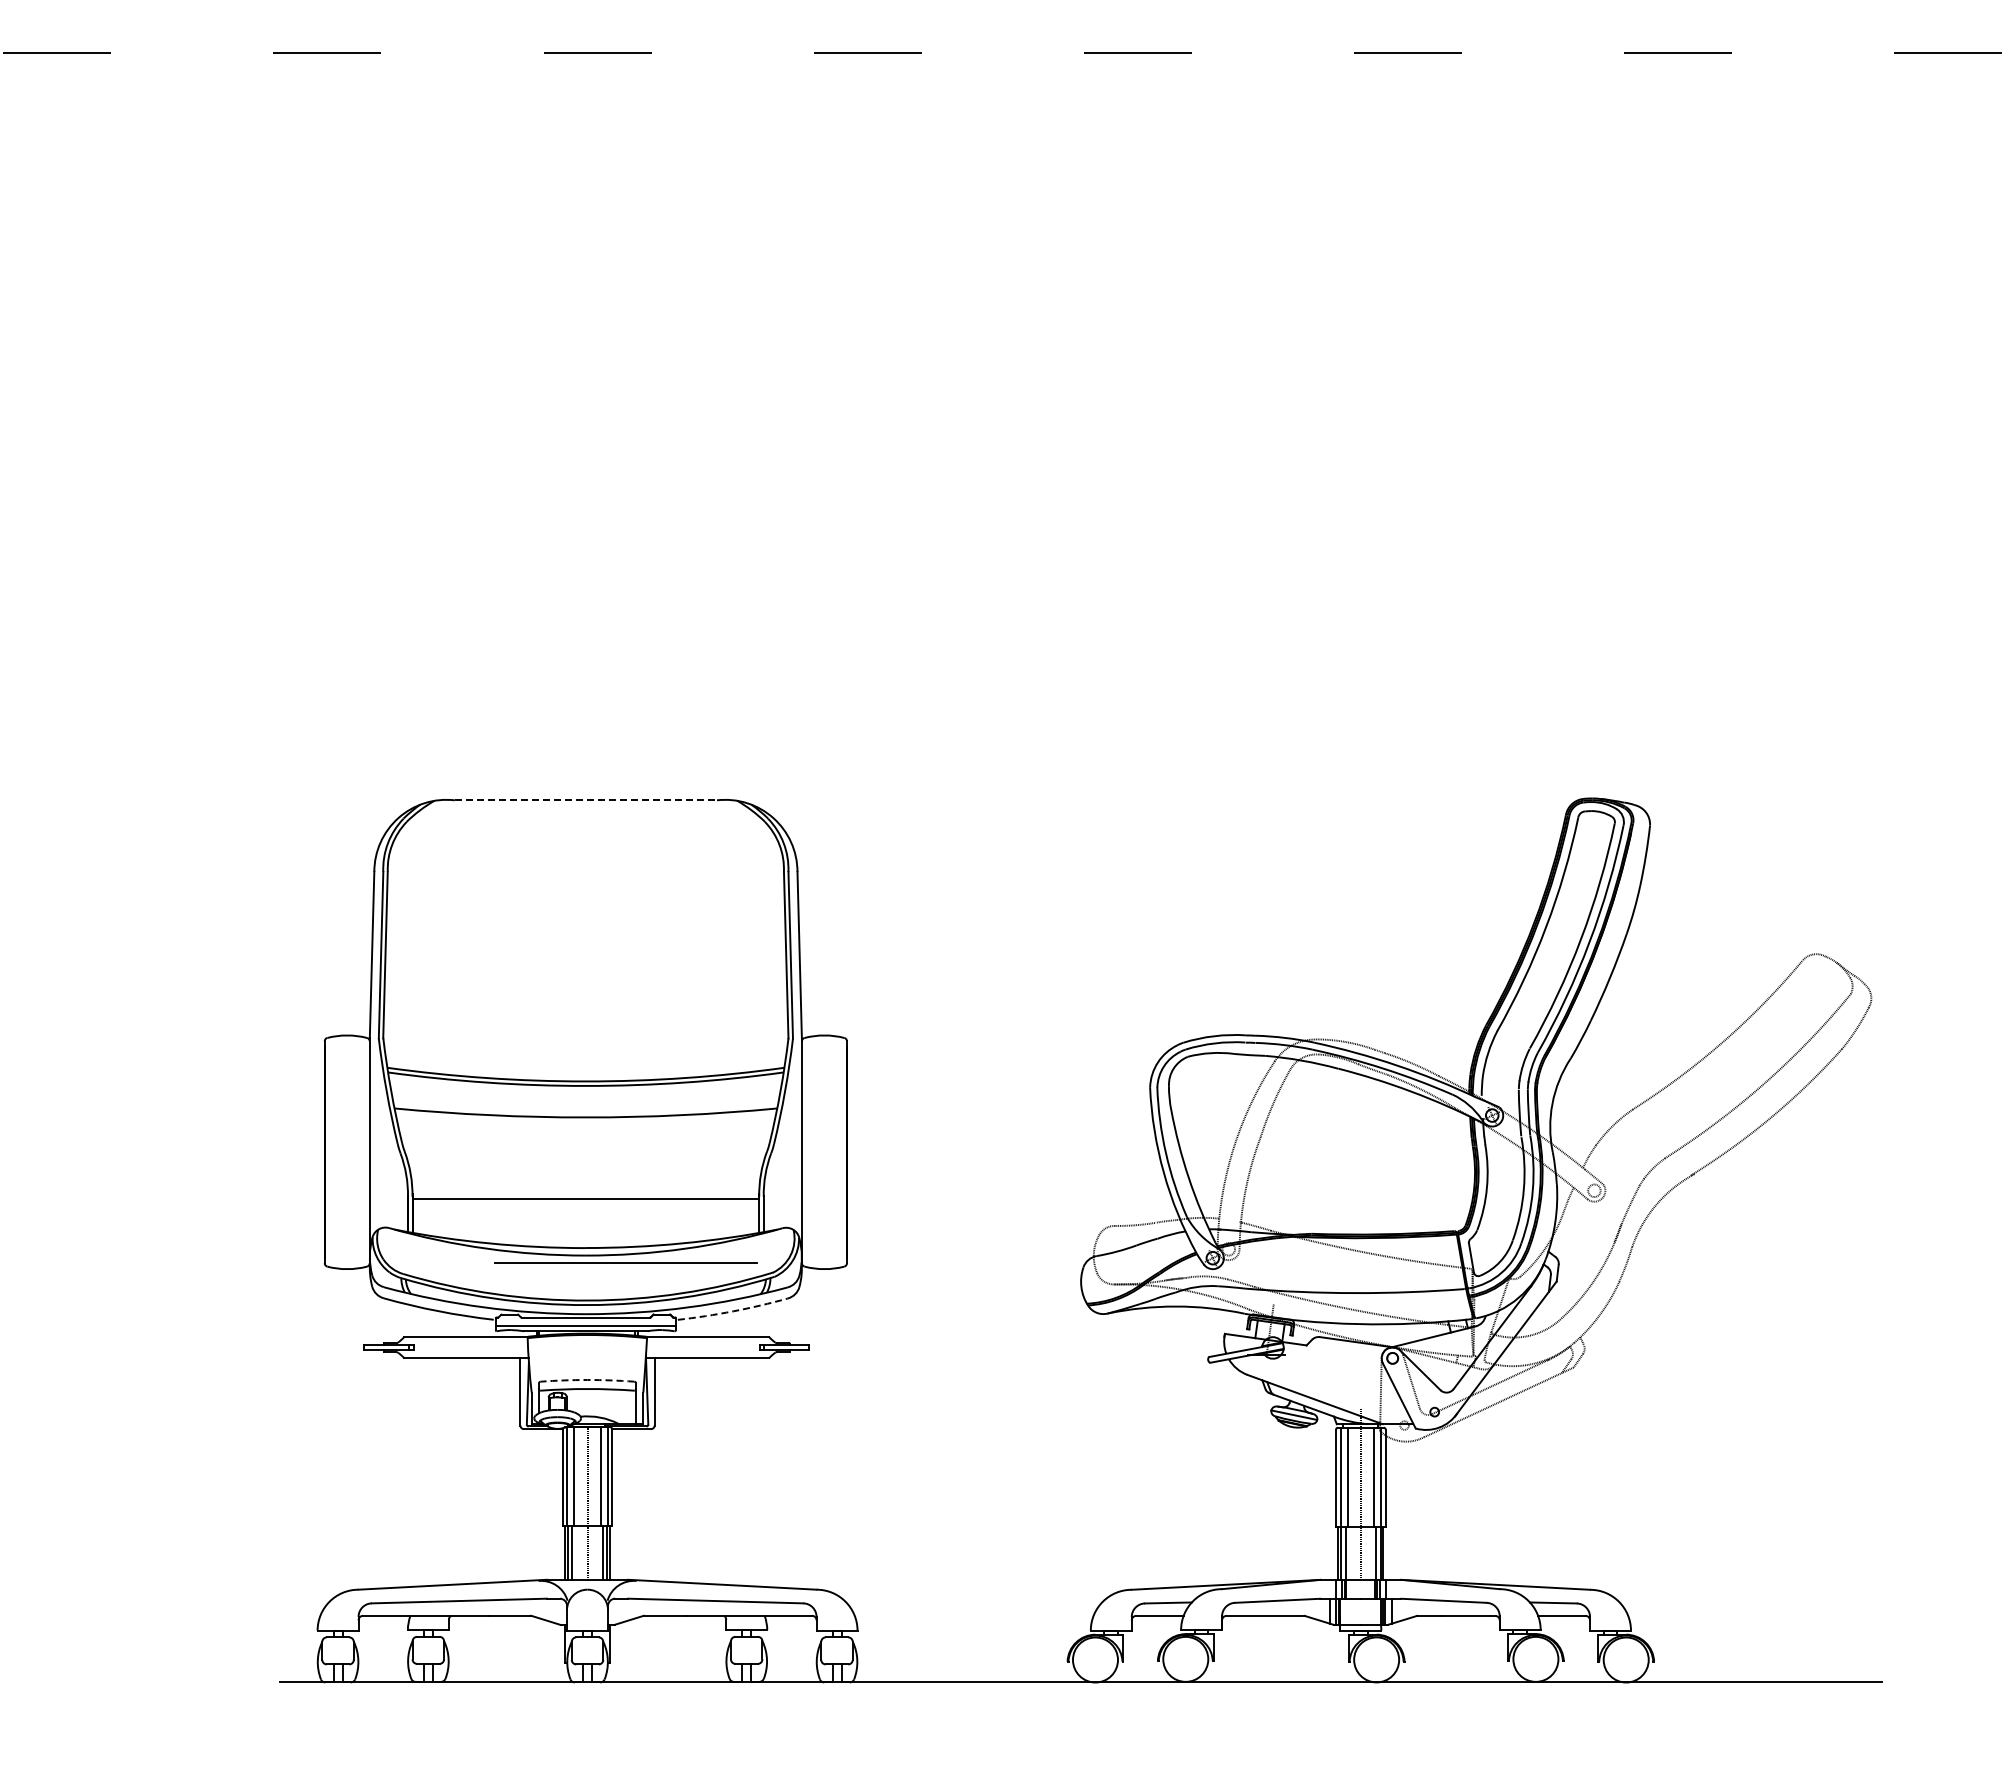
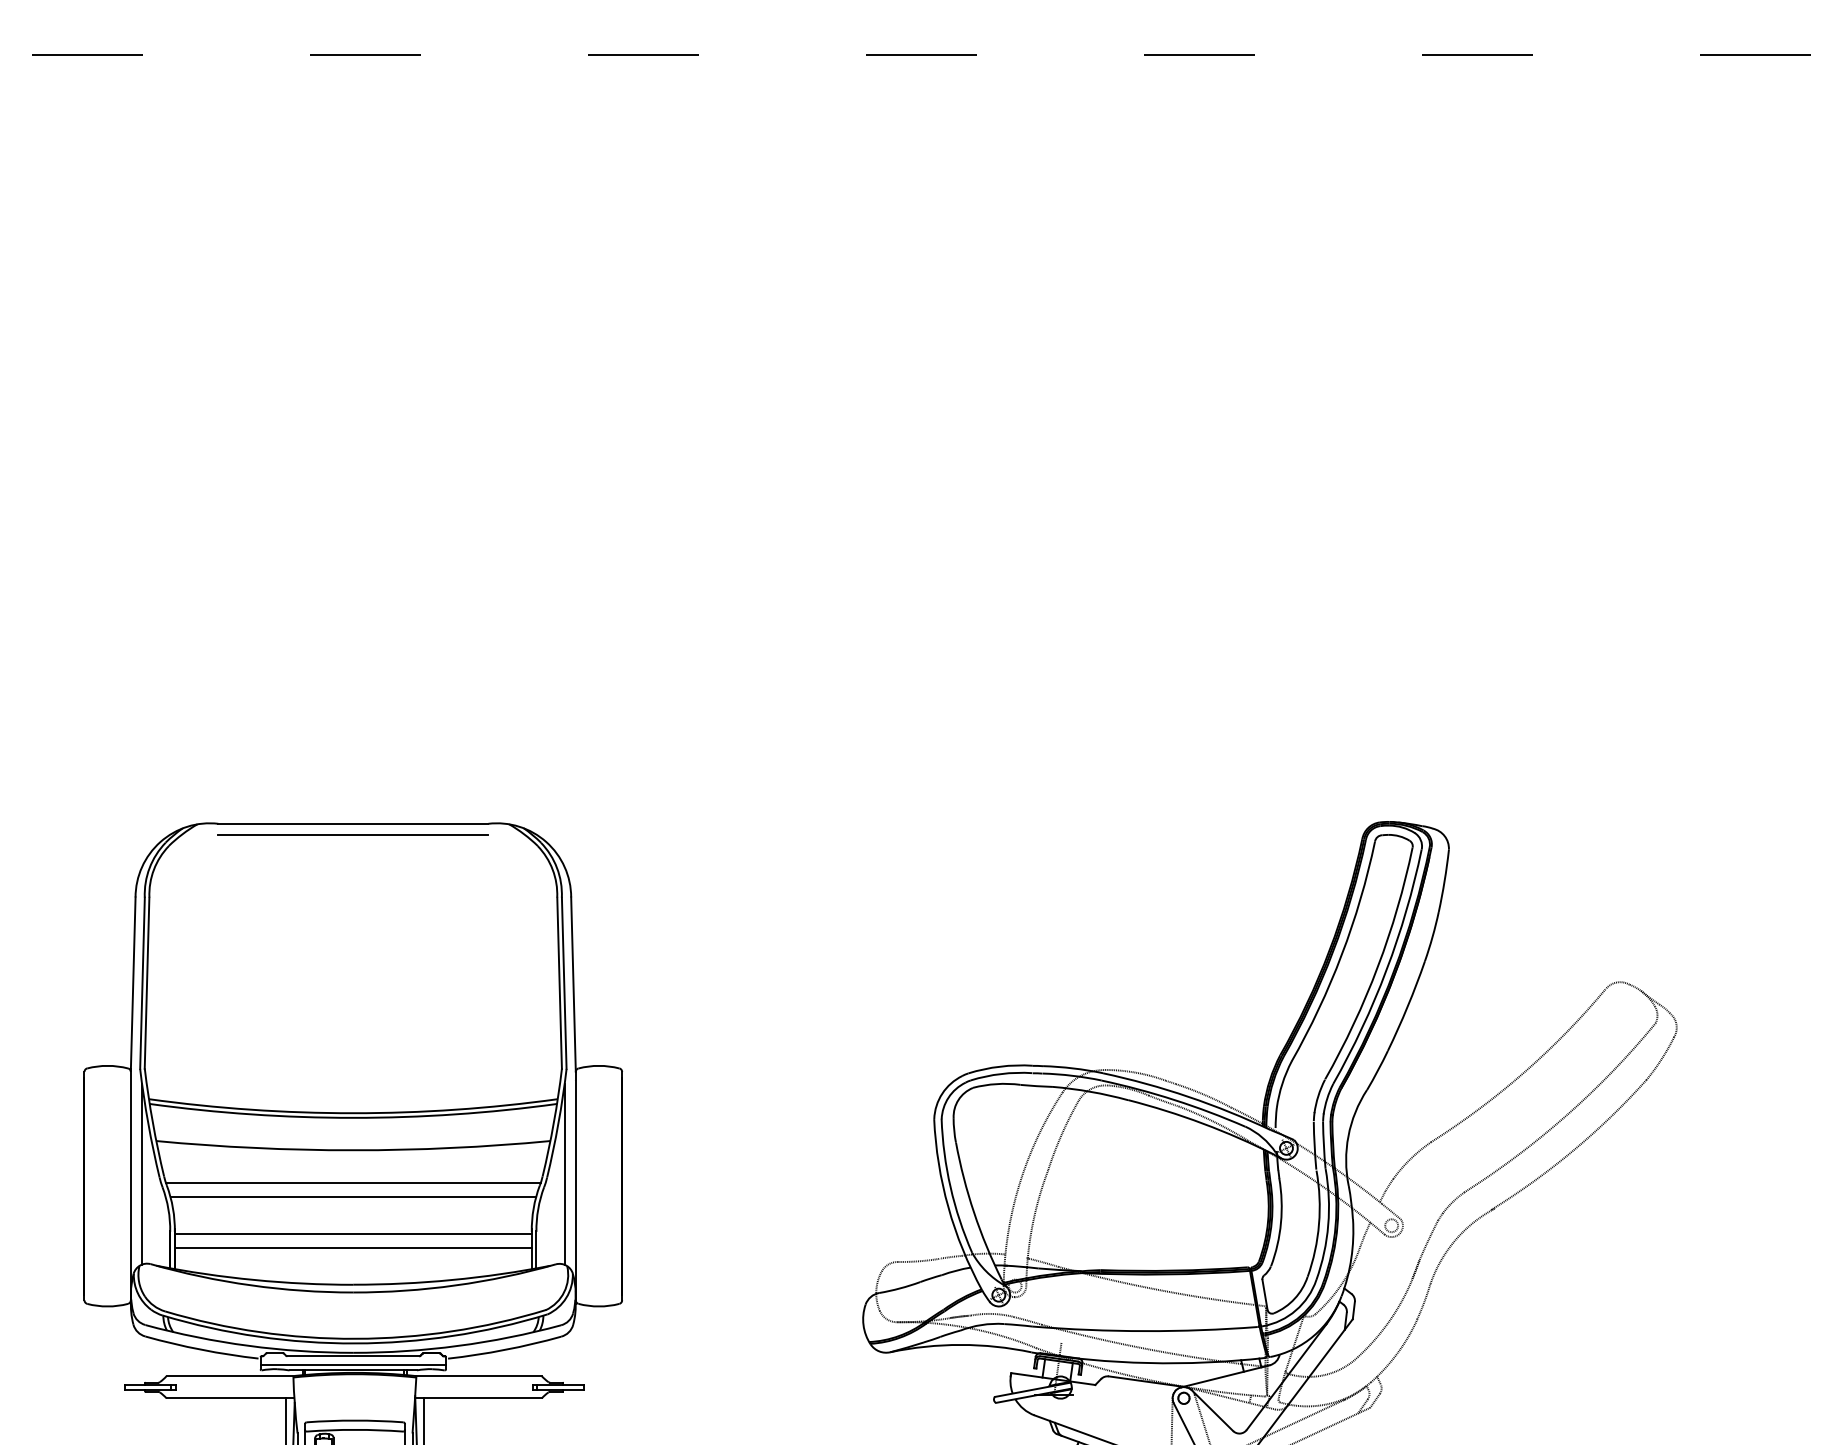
line: (586, 800) -> (353, 823), dashed -> solid
line: (380, 1140) -> (141, 1174), added
line: (791, 1140) -> (565, 1174), added
line: (585, 1148) -> (352, 1182), added
line: (585, 1162) -> (352, 1196), added
line: (585, 1212) -> (352, 1248), added
line: (625, 1262) -> (352, 834), moved
arc: (733, 1311) -> (505, 1350), dashed -> solid
arc: (587, 1380) -> (355, 1421), dashed -> solid

